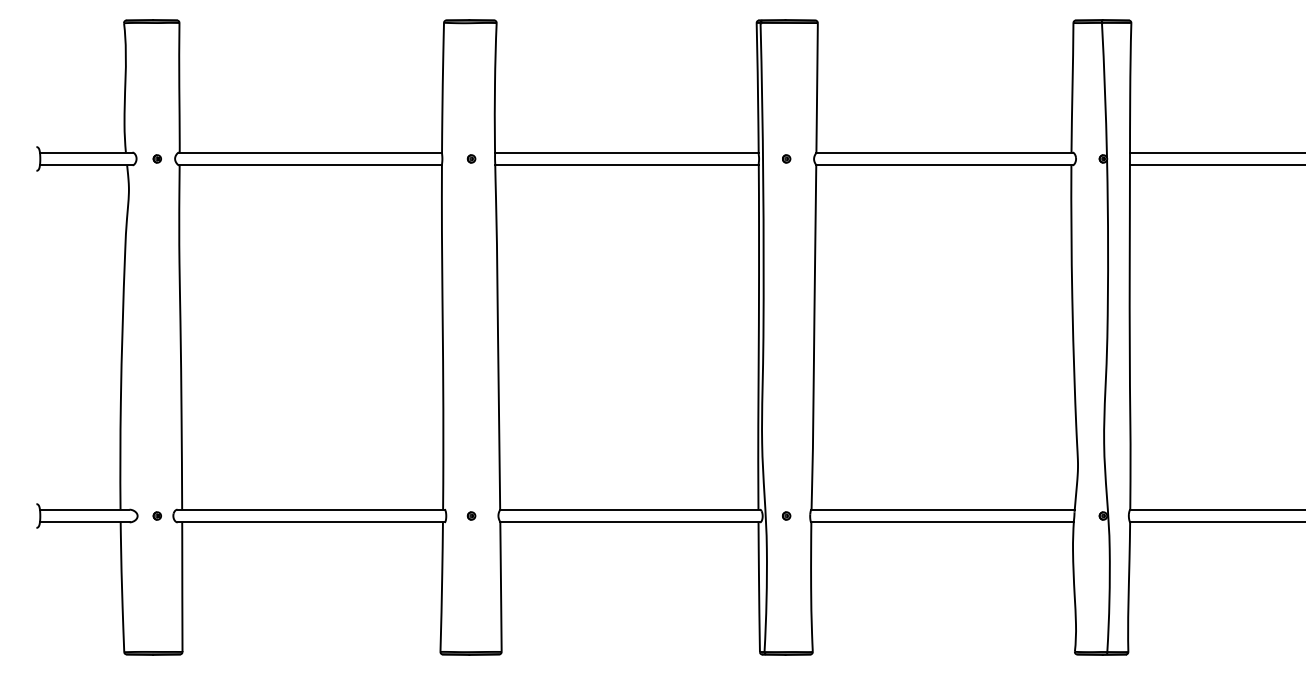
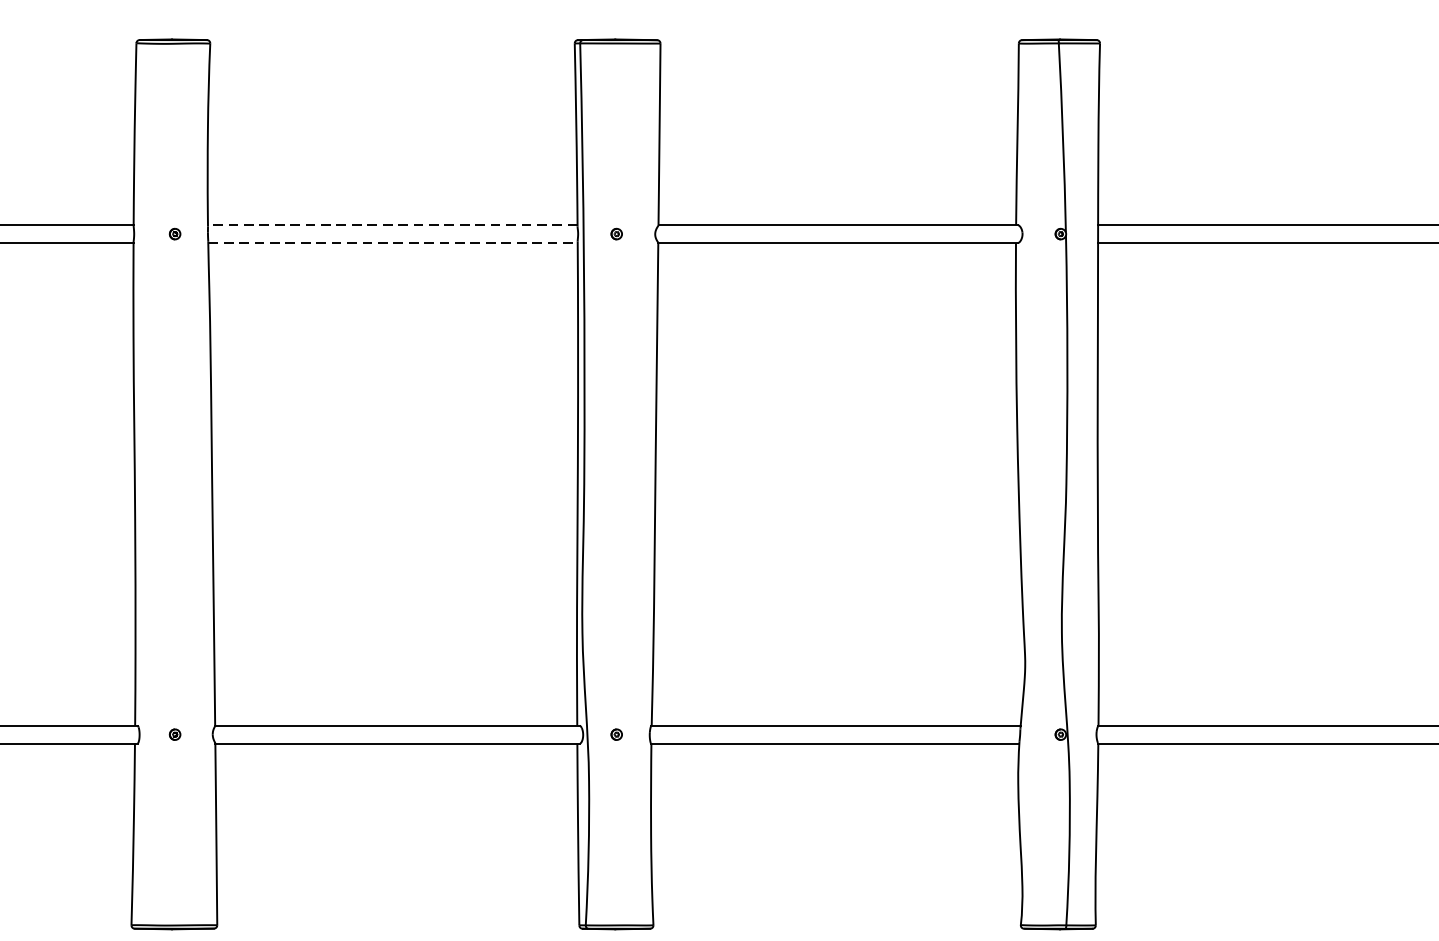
line: (626, 152) -> (392, 225), solid -> dashed
line: (627, 165) -> (393, 243), solid -> dashed

